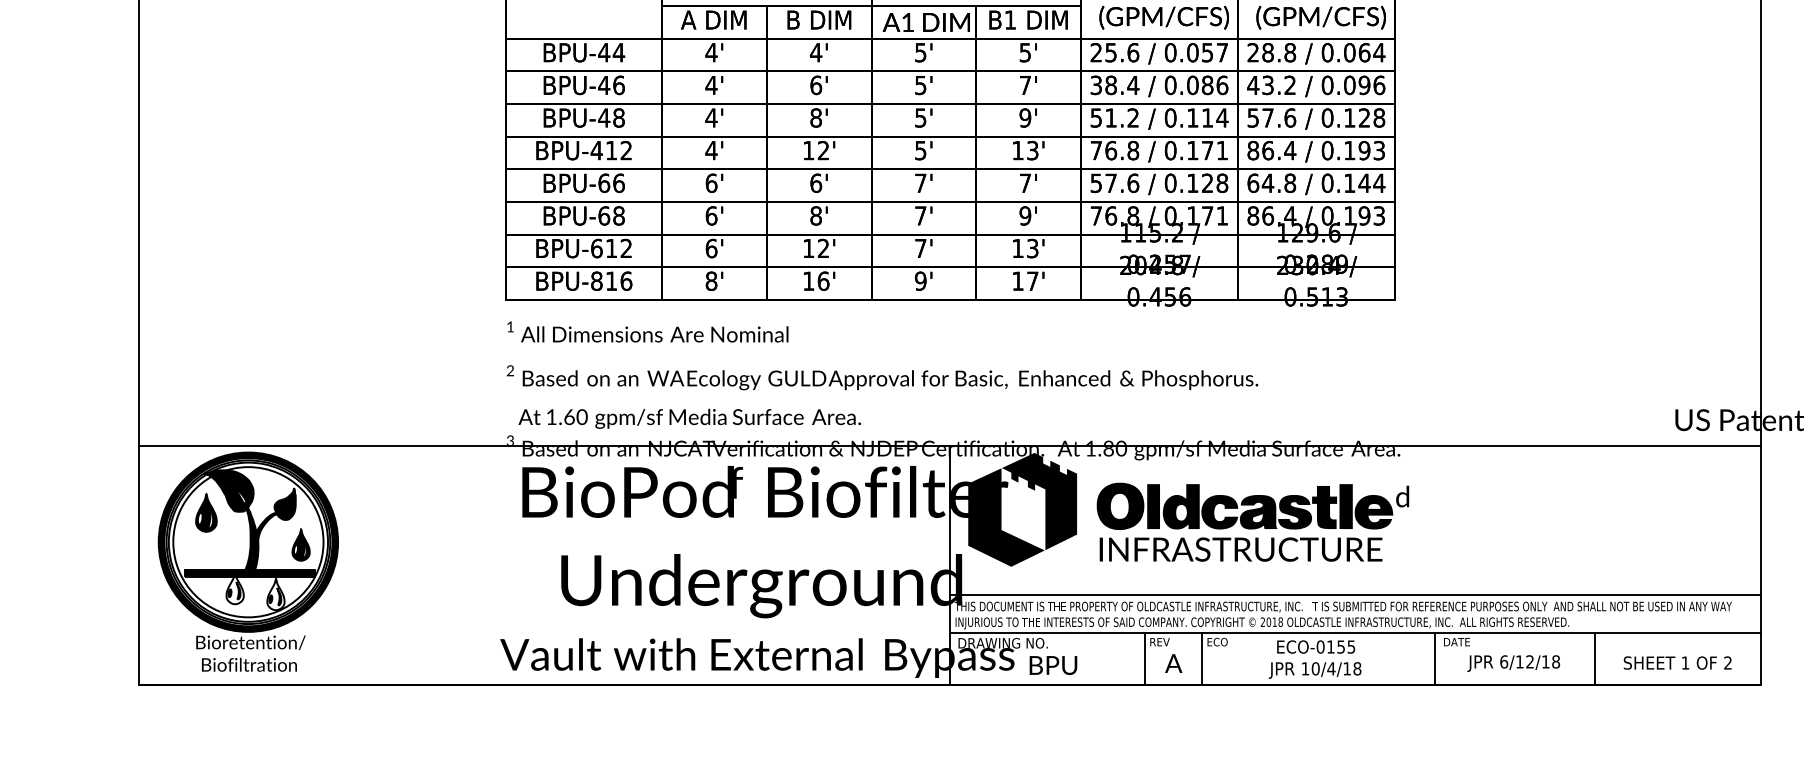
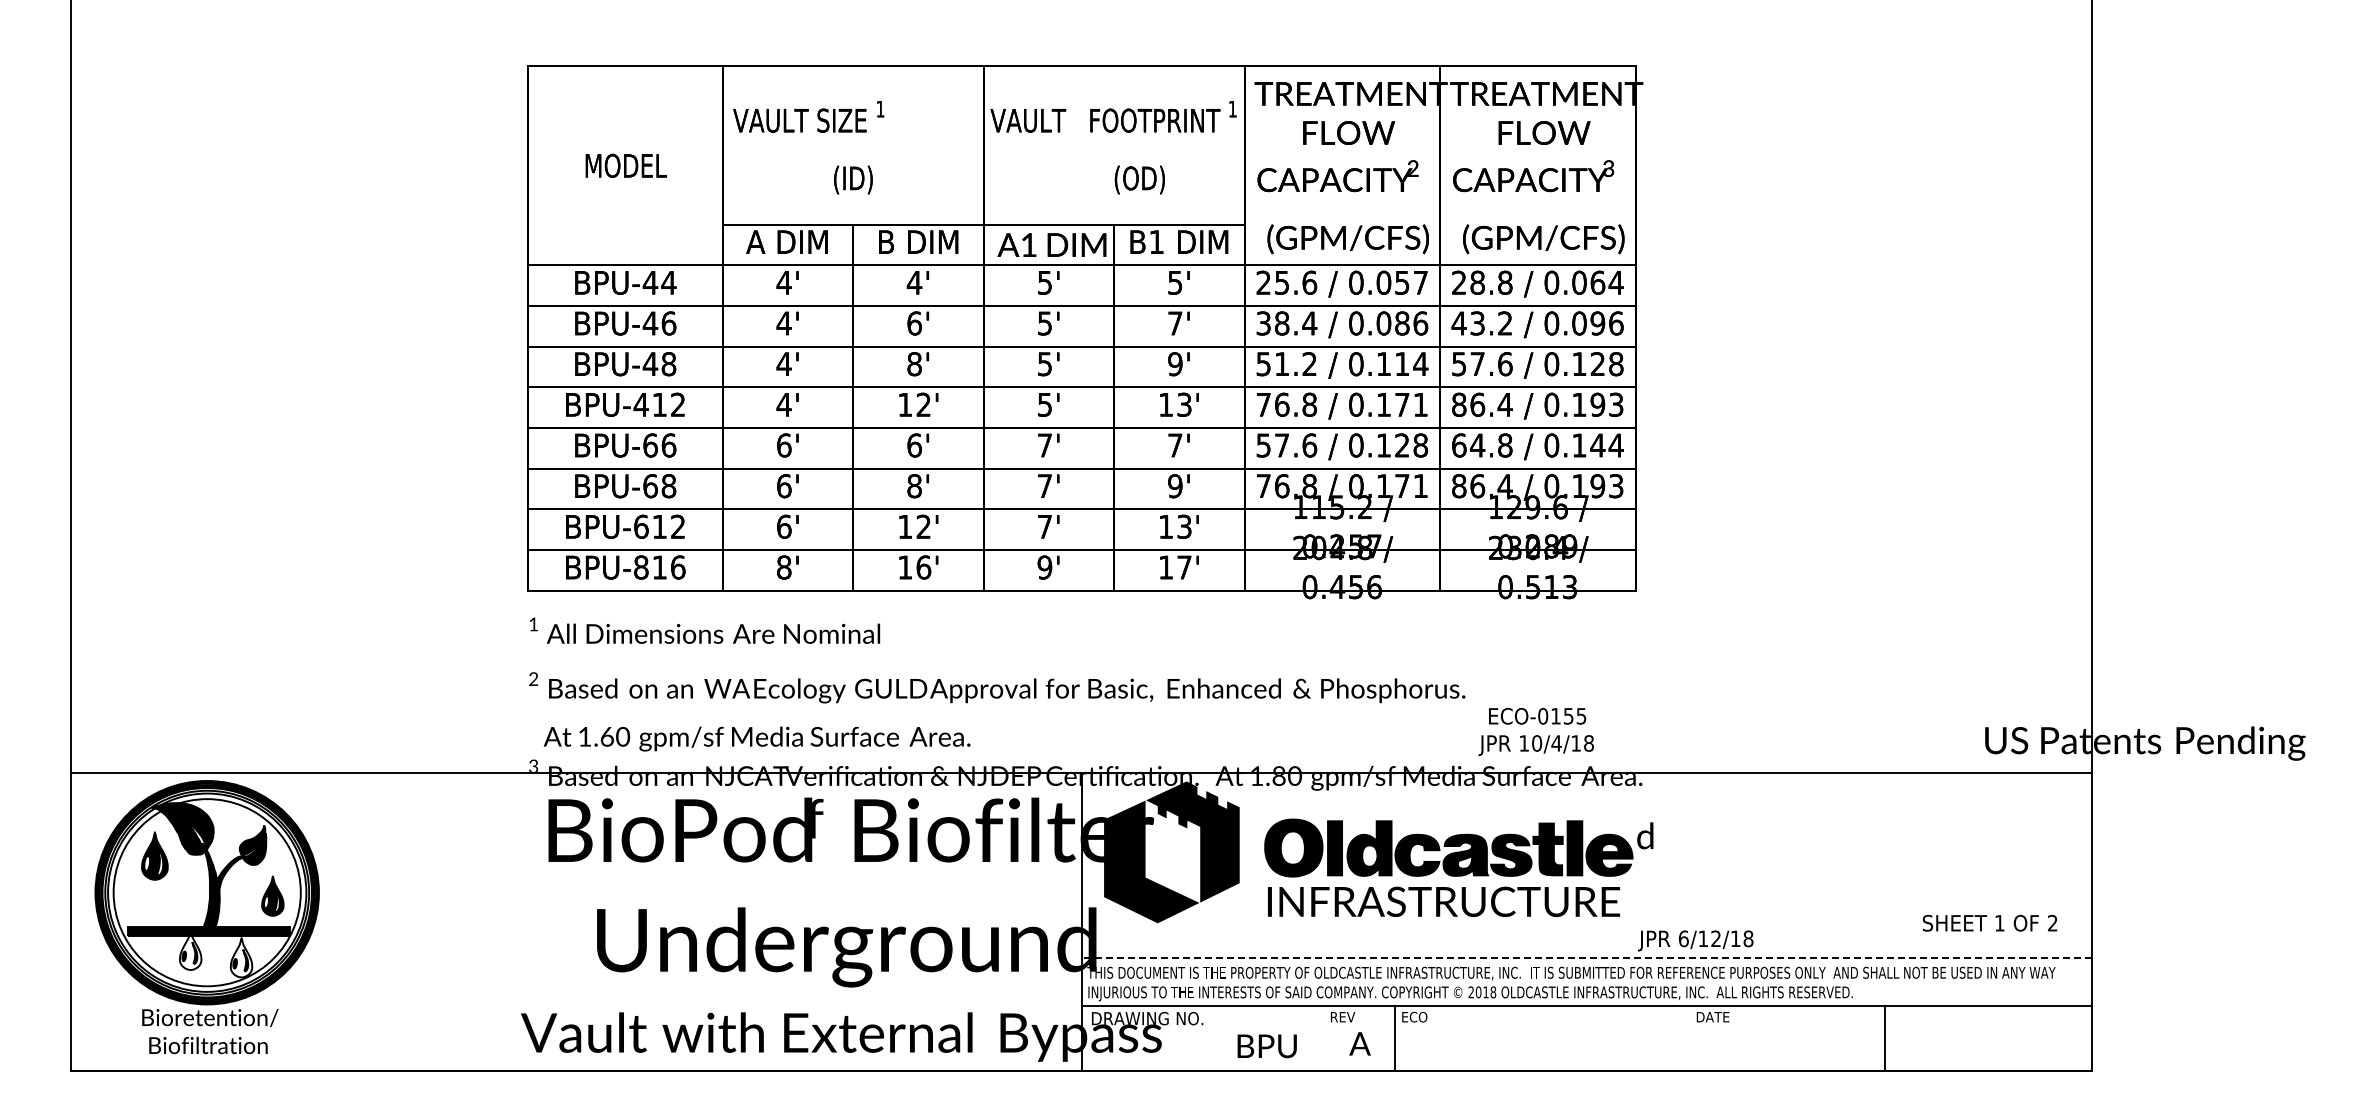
line: (1355, 595) -> (1586, 958), solid -> dashed
line: (1144, 658) -> (1323, 1037), removed
line: (1434, 658) -> (1685, 1037), removed
text: (1314, 659) -> (1535, 731), moved
text: (1677, 662) -> (1989, 922), moved
text: (1513, 663) -> (1695, 940), moved
text: (1052, 665) -> (1266, 1046), moved

